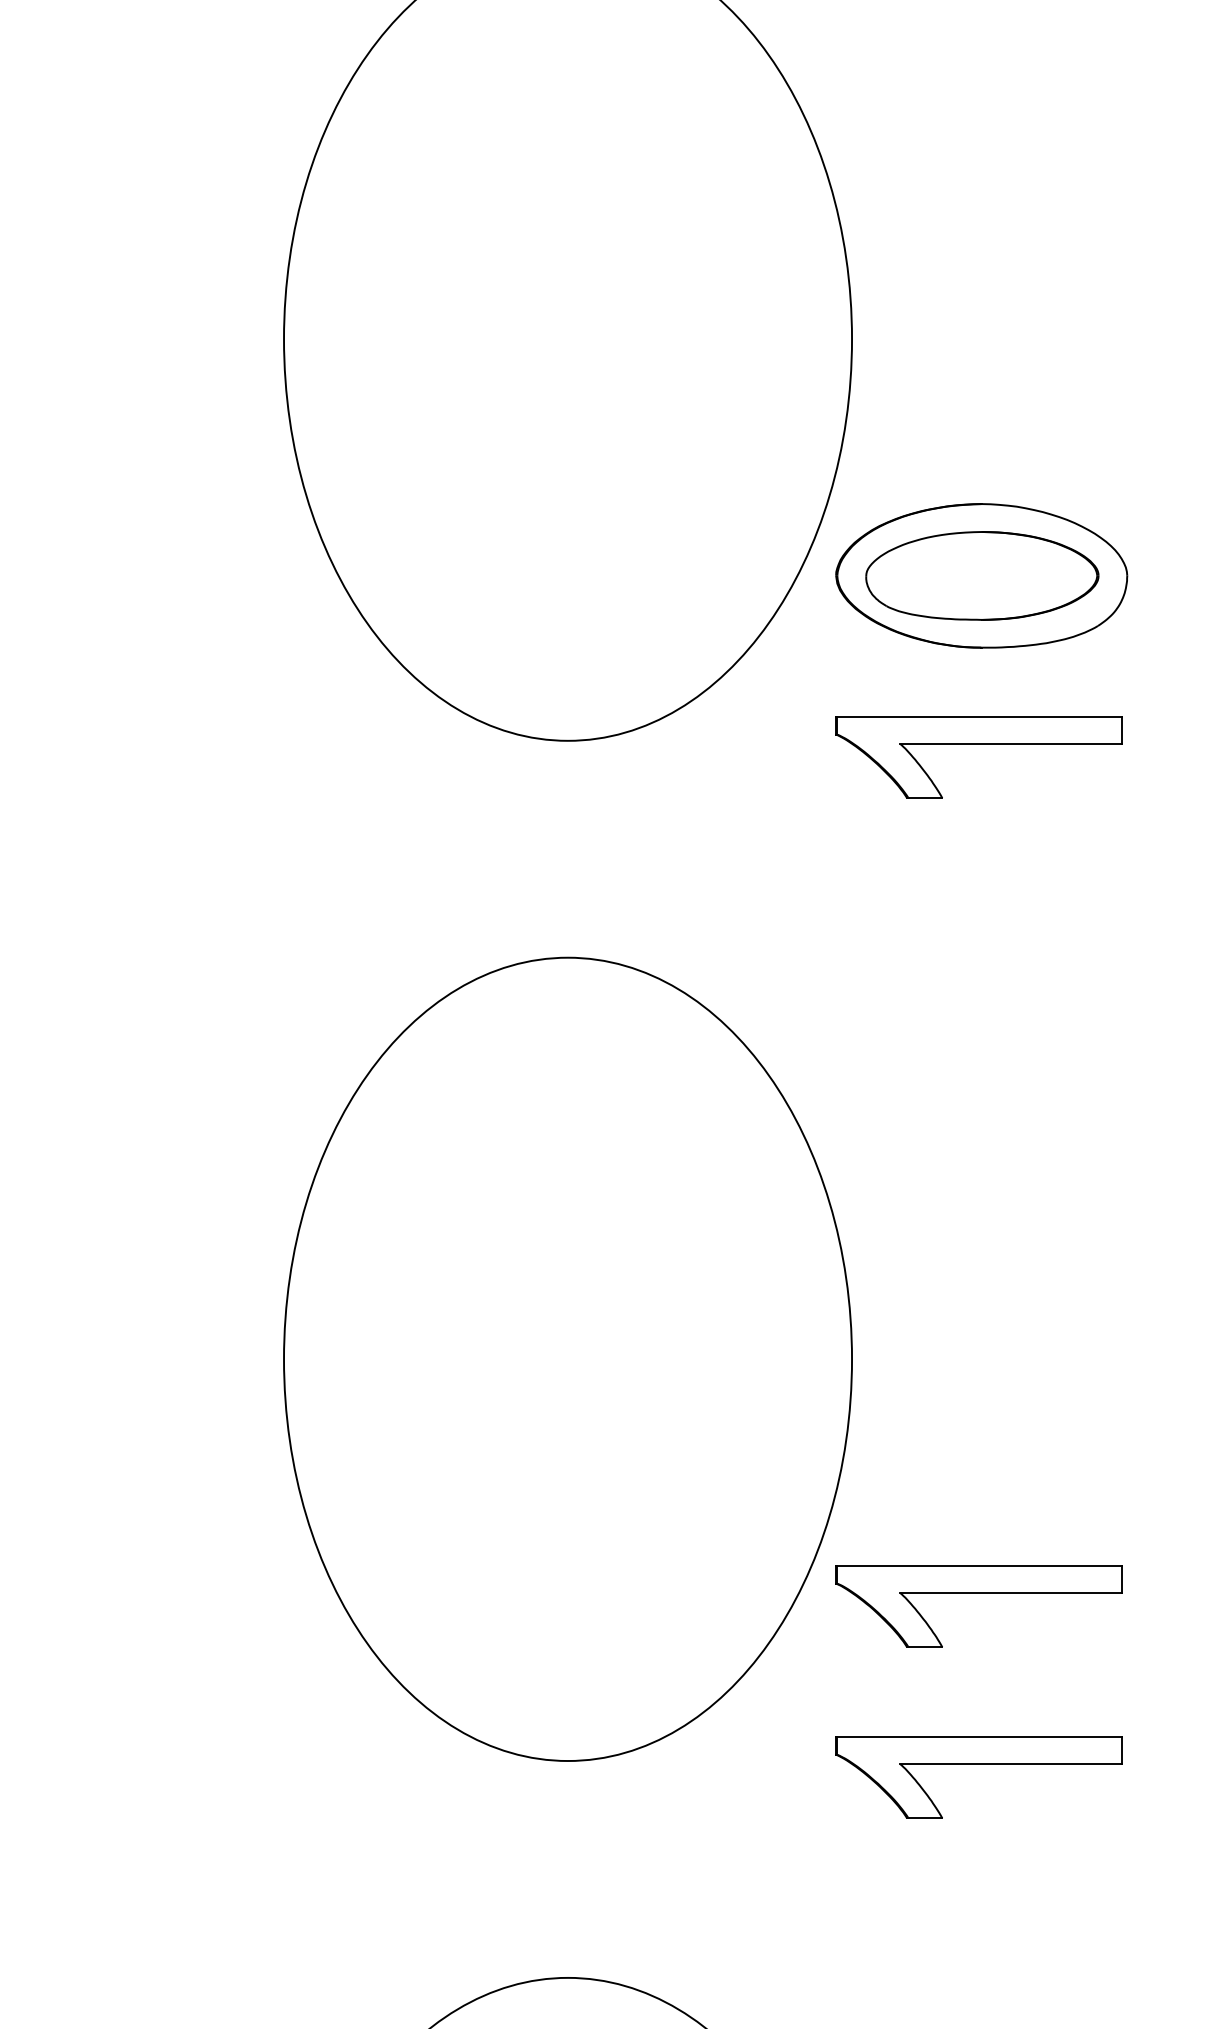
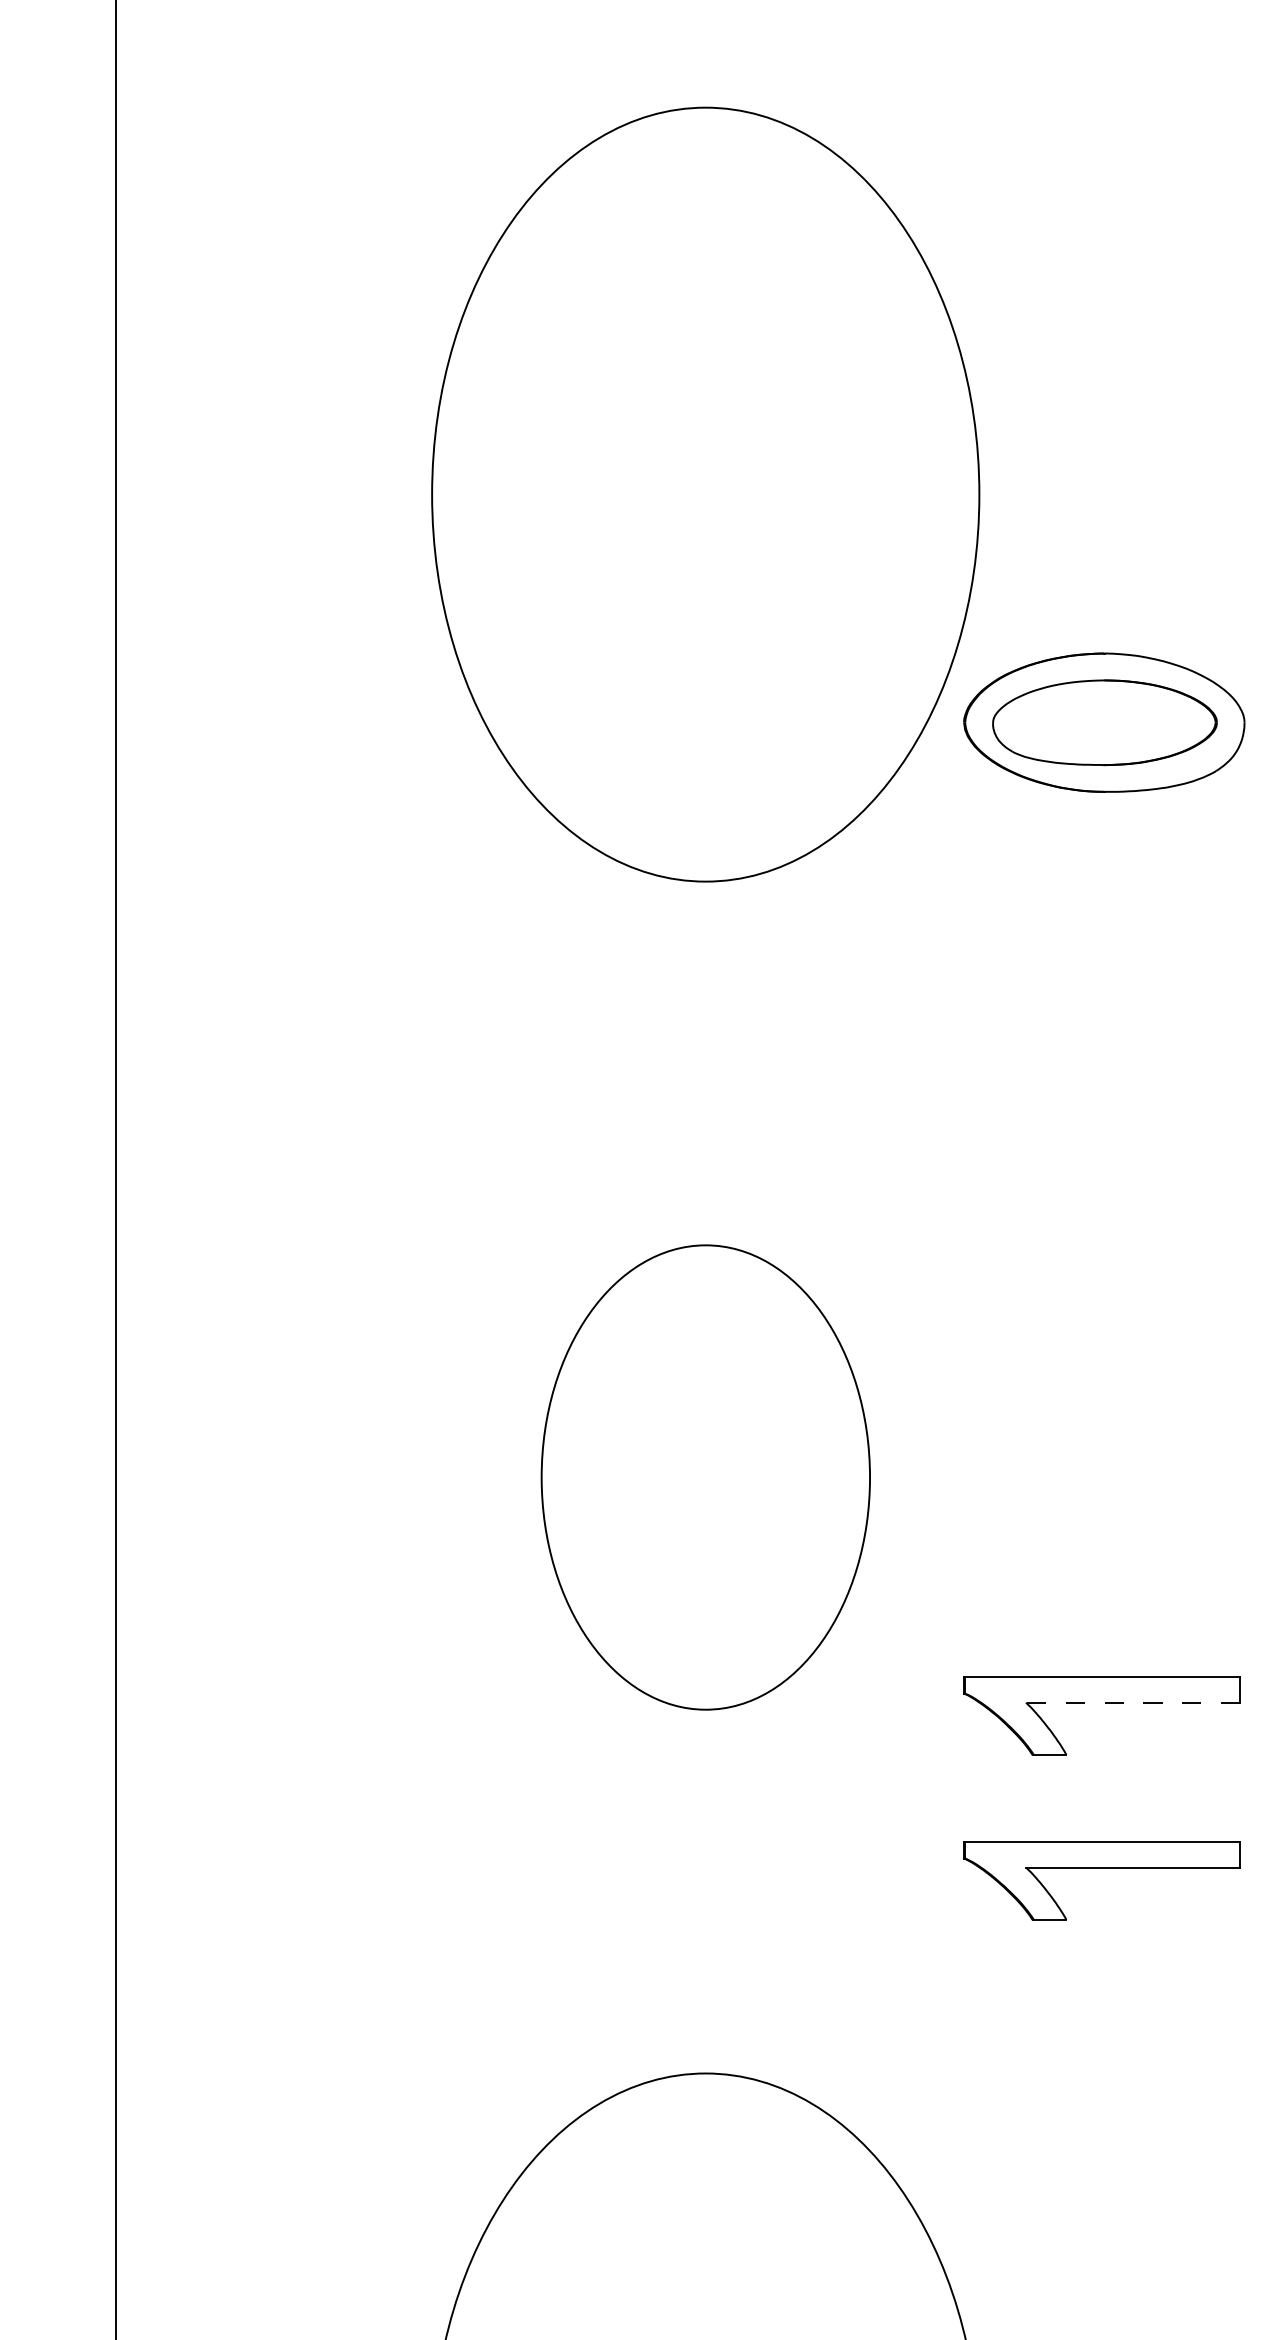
part: (978, 744) -> (1101, 885), removed
part: (567, 1359) -> (705, 1477), size x0.6
line: (1010, 1592) -> (1132, 1702), solid -> dashed

